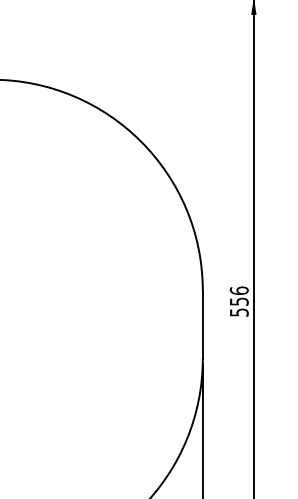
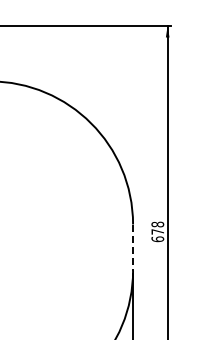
text: (238, 301) -> (157, 231), 556 -> 678
line: (203, 326) -> (133, 248), solid -> dashed

